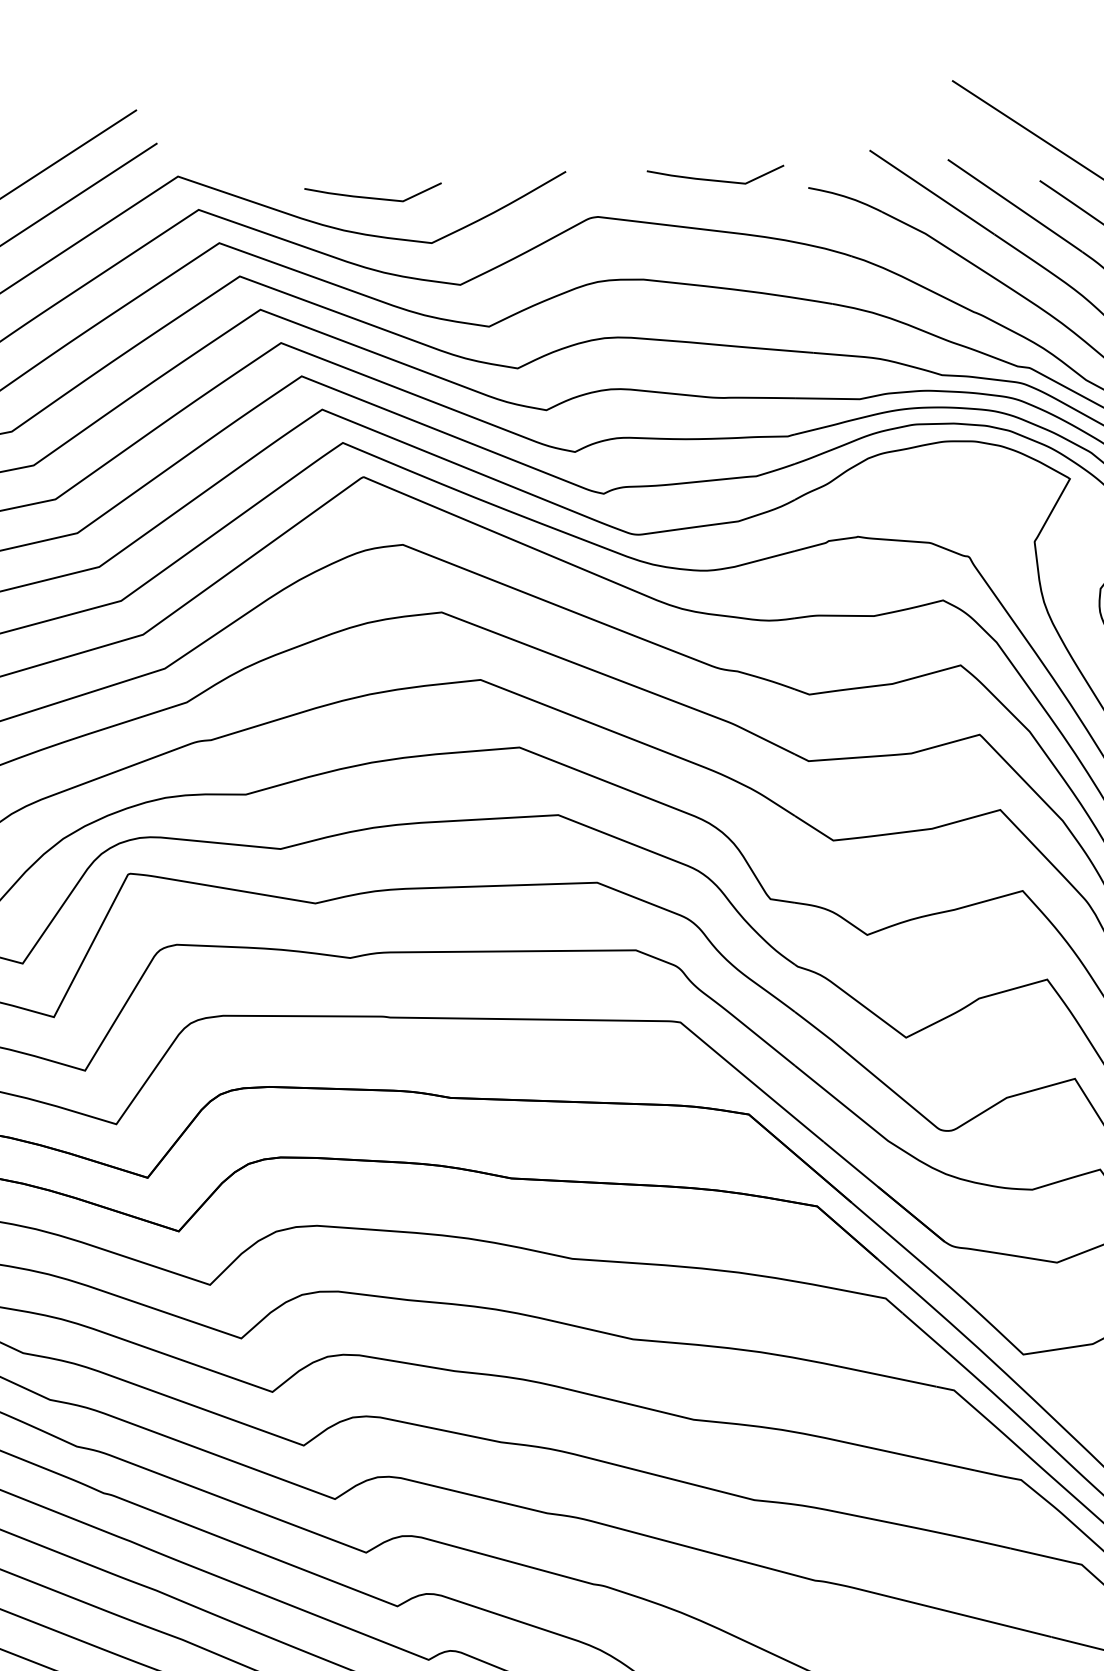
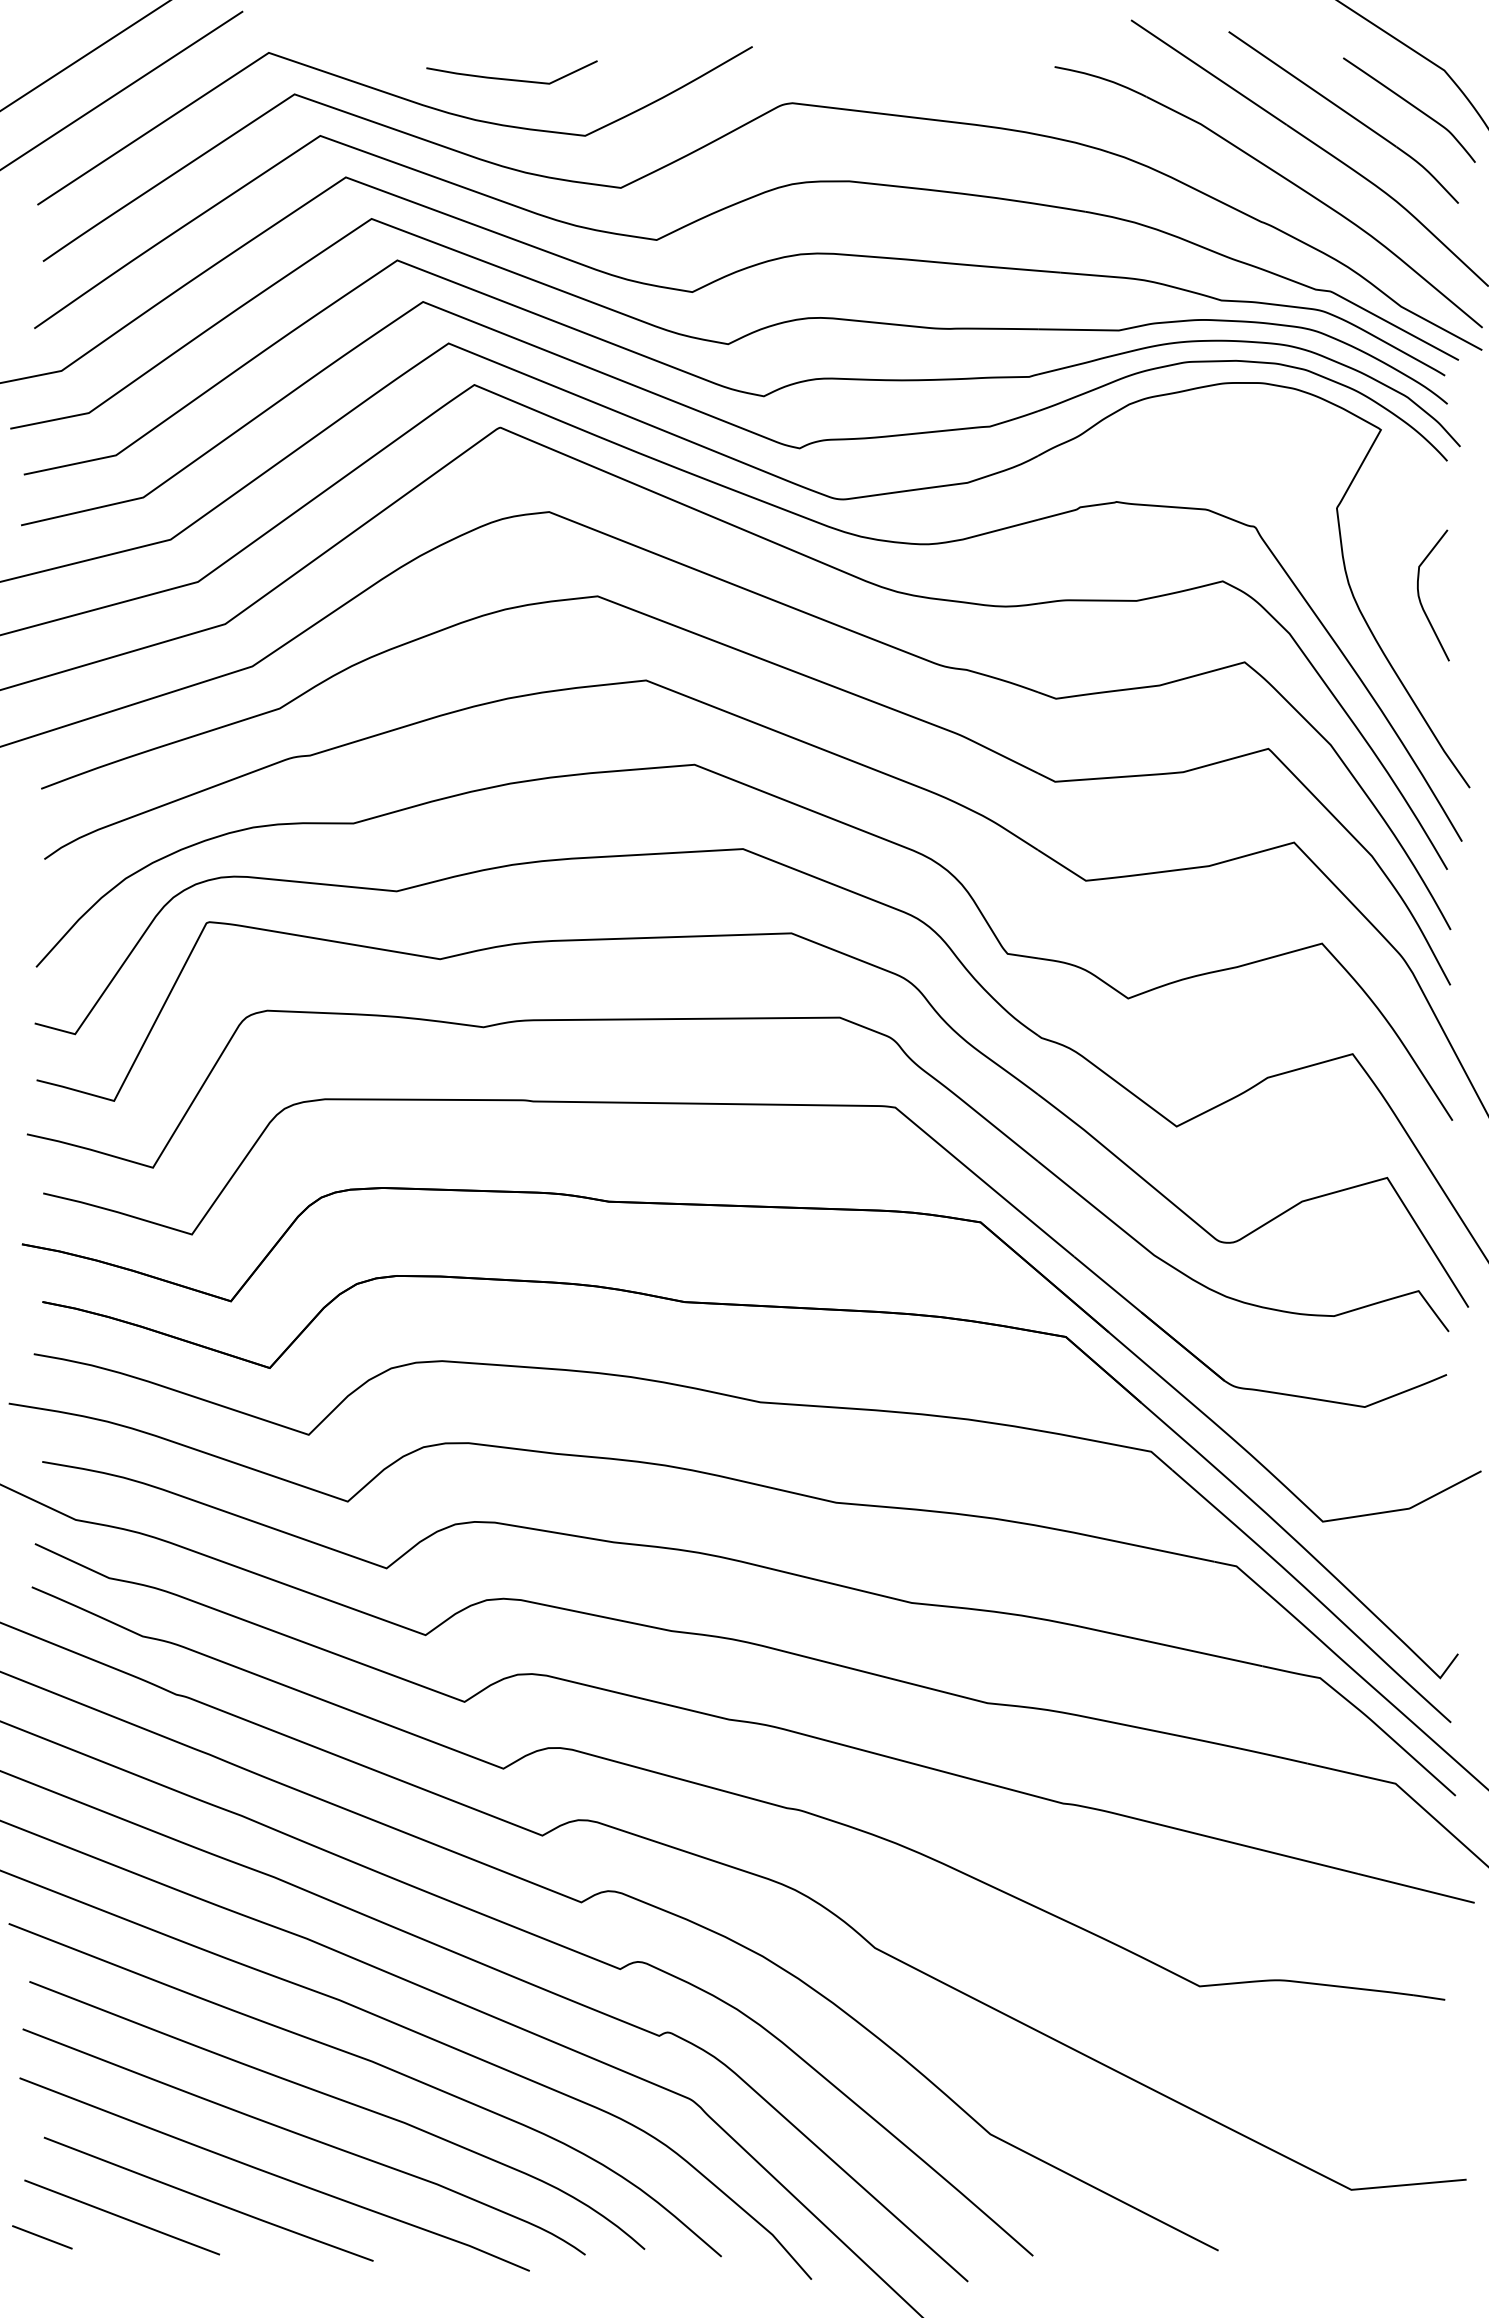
line: (713, 179) -> (936, 56), removed

